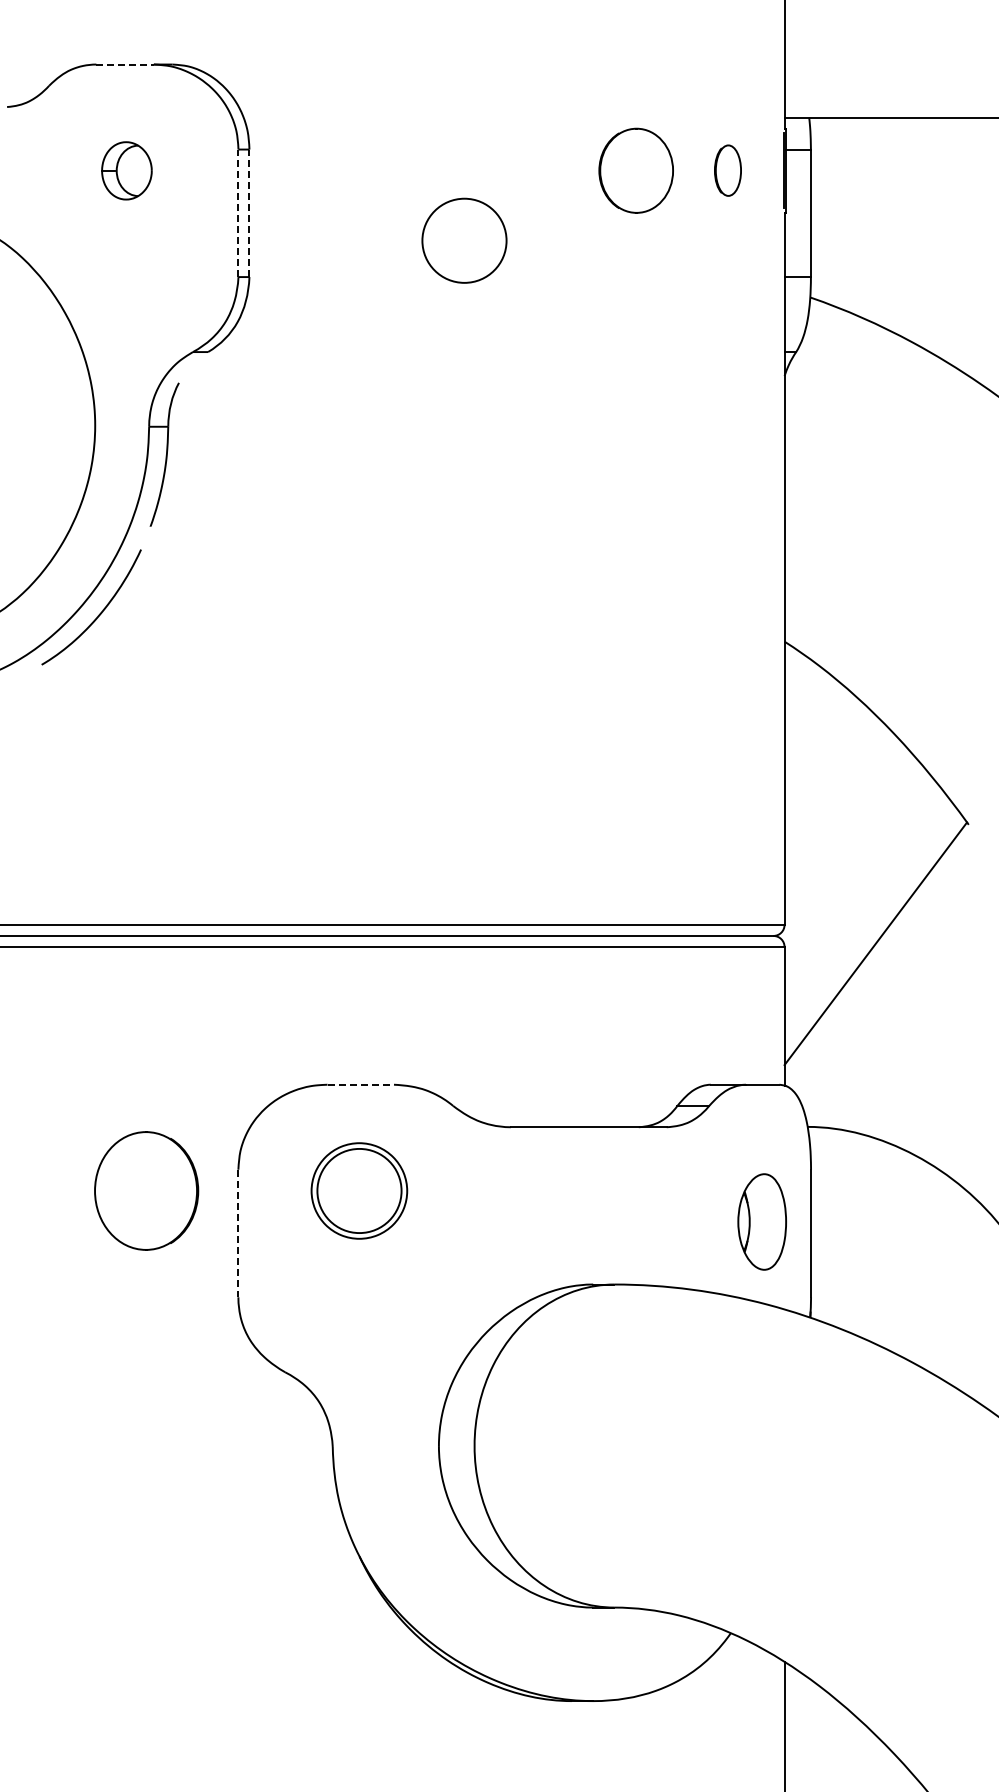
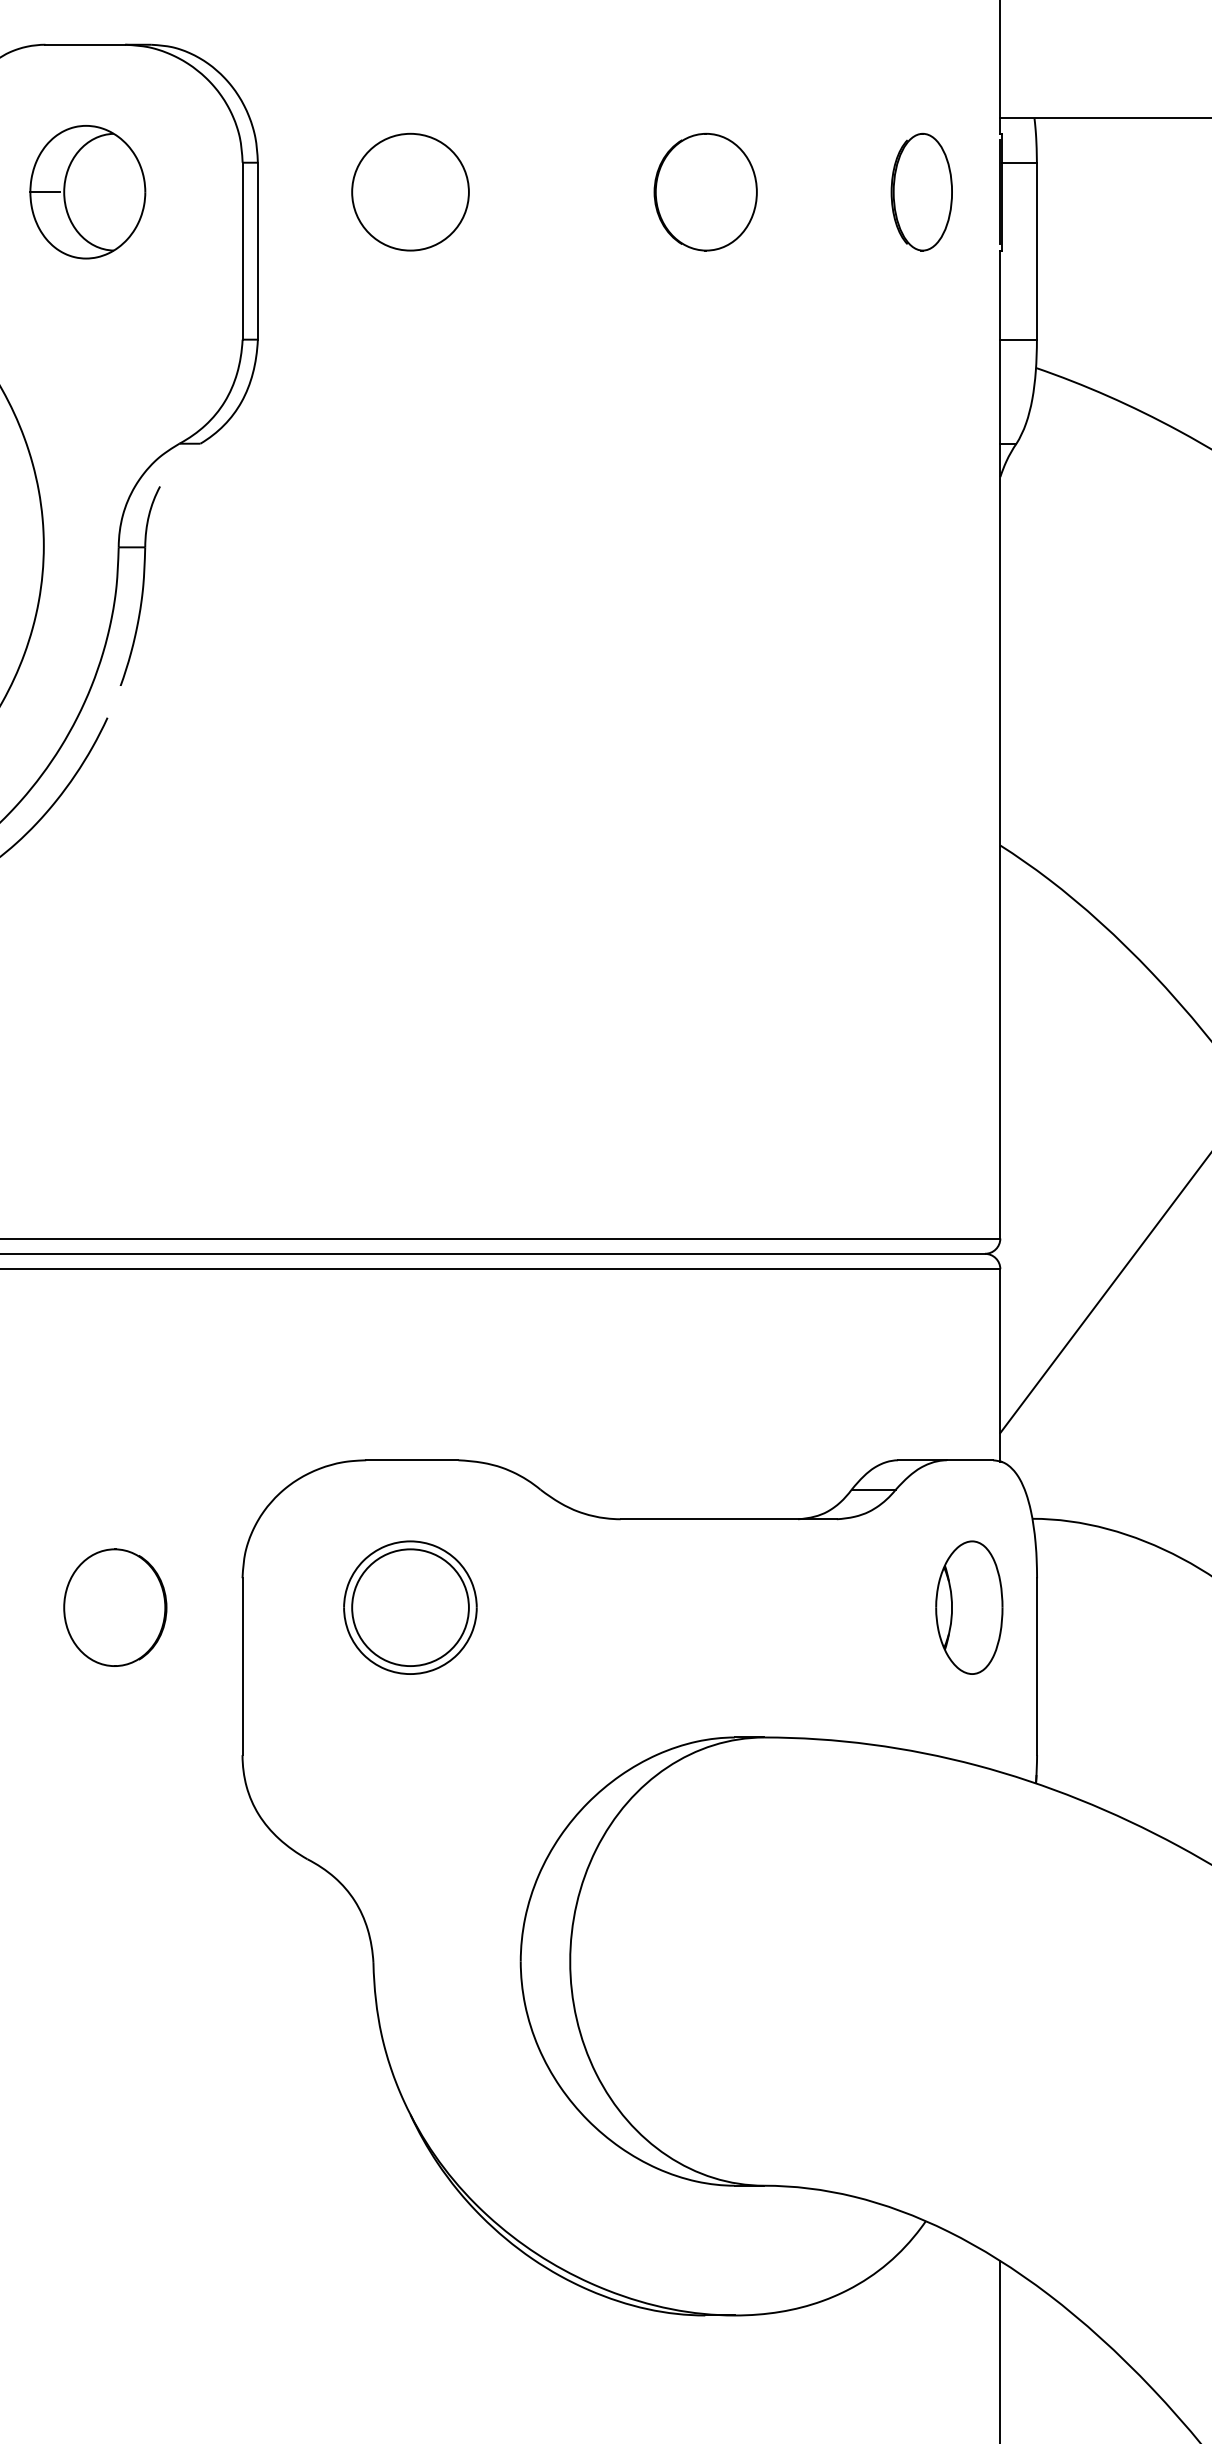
line: (125, 64) -> (85, 44), dashed -> solid
part: (126, 170) -> (87, 191), size x1.67
part: (635, 170) -> (704, 191), moved
part: (727, 170) -> (921, 191), size x1.67
line: (238, 213) -> (242, 251), dashed -> solid
line: (249, 213) -> (257, 251), dashed -> solid
circle: (464, 240) -> (410, 191), moved
line: (361, 1084) -> (413, 1459), dashed -> solid
part: (146, 1190) -> (115, 1607), size x0.71
part: (761, 1221) -> (968, 1607), moved
line: (238, 1233) -> (242, 1666), dashed -> solid

